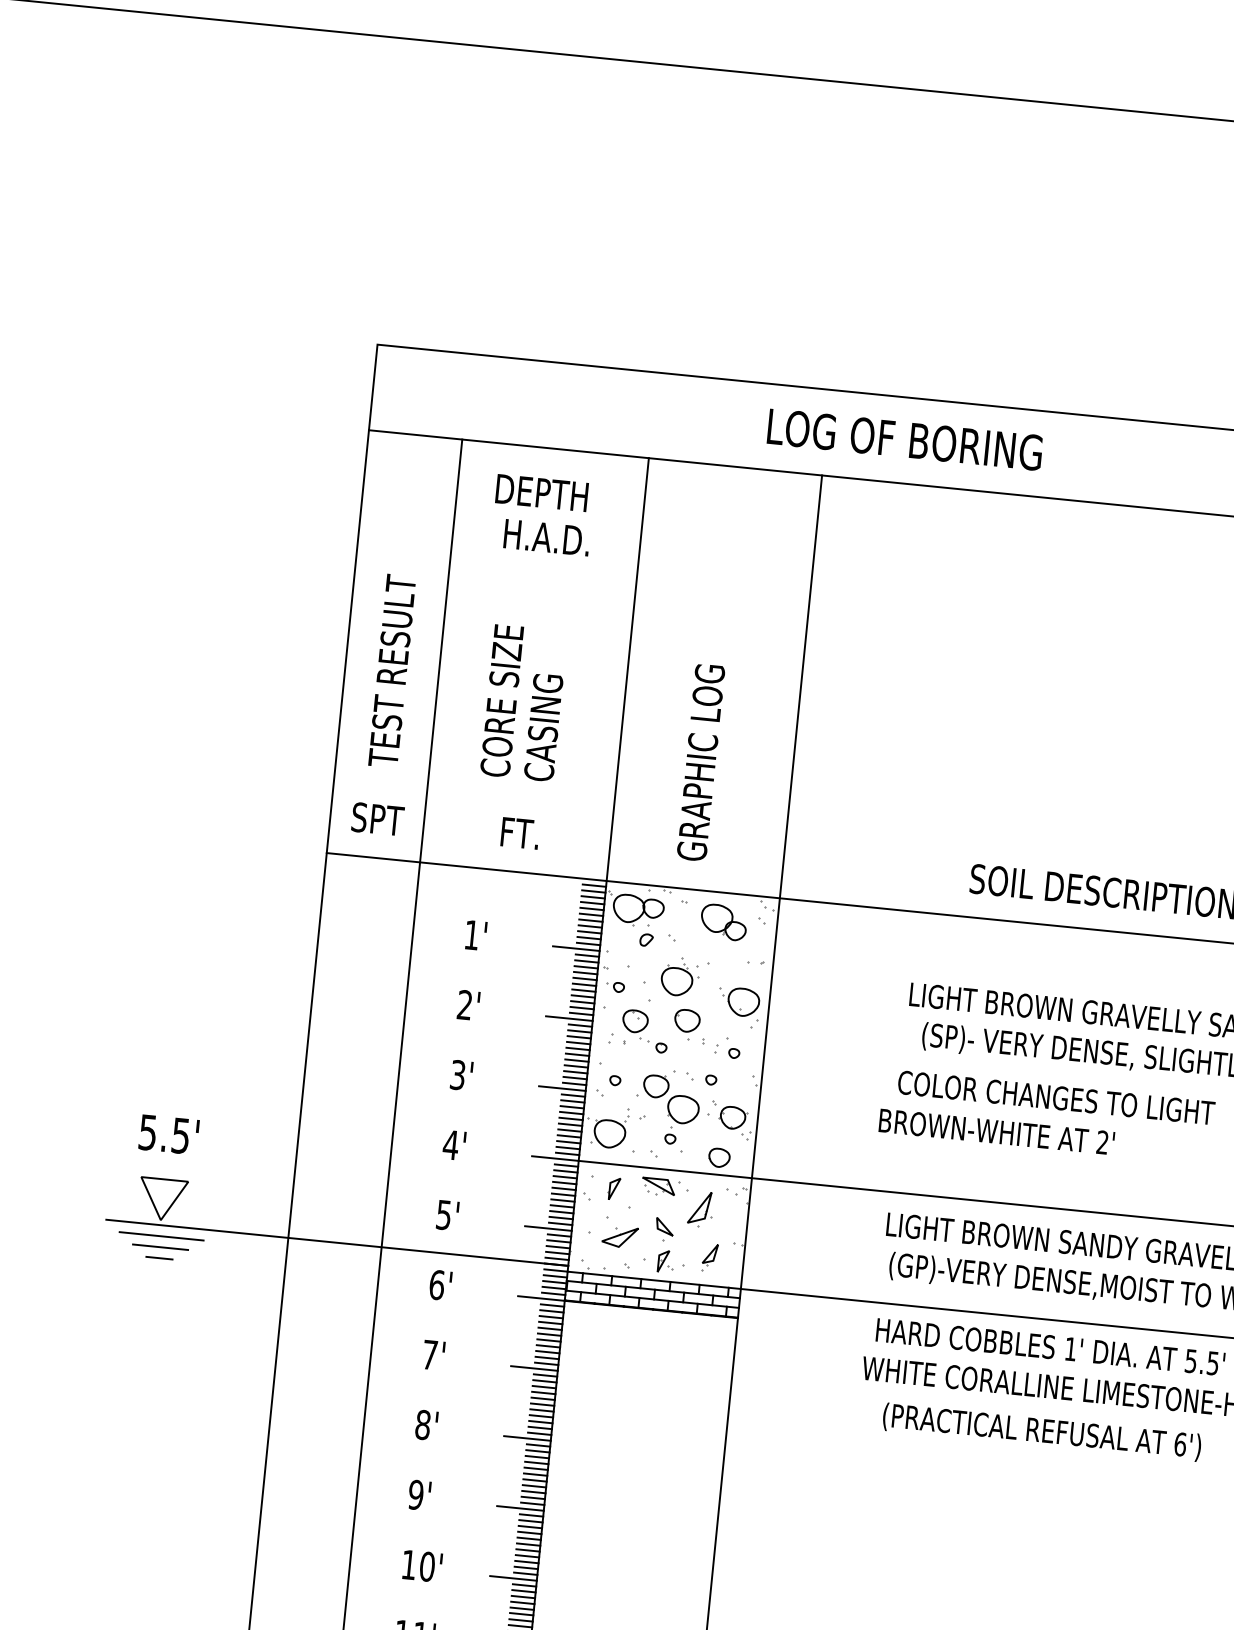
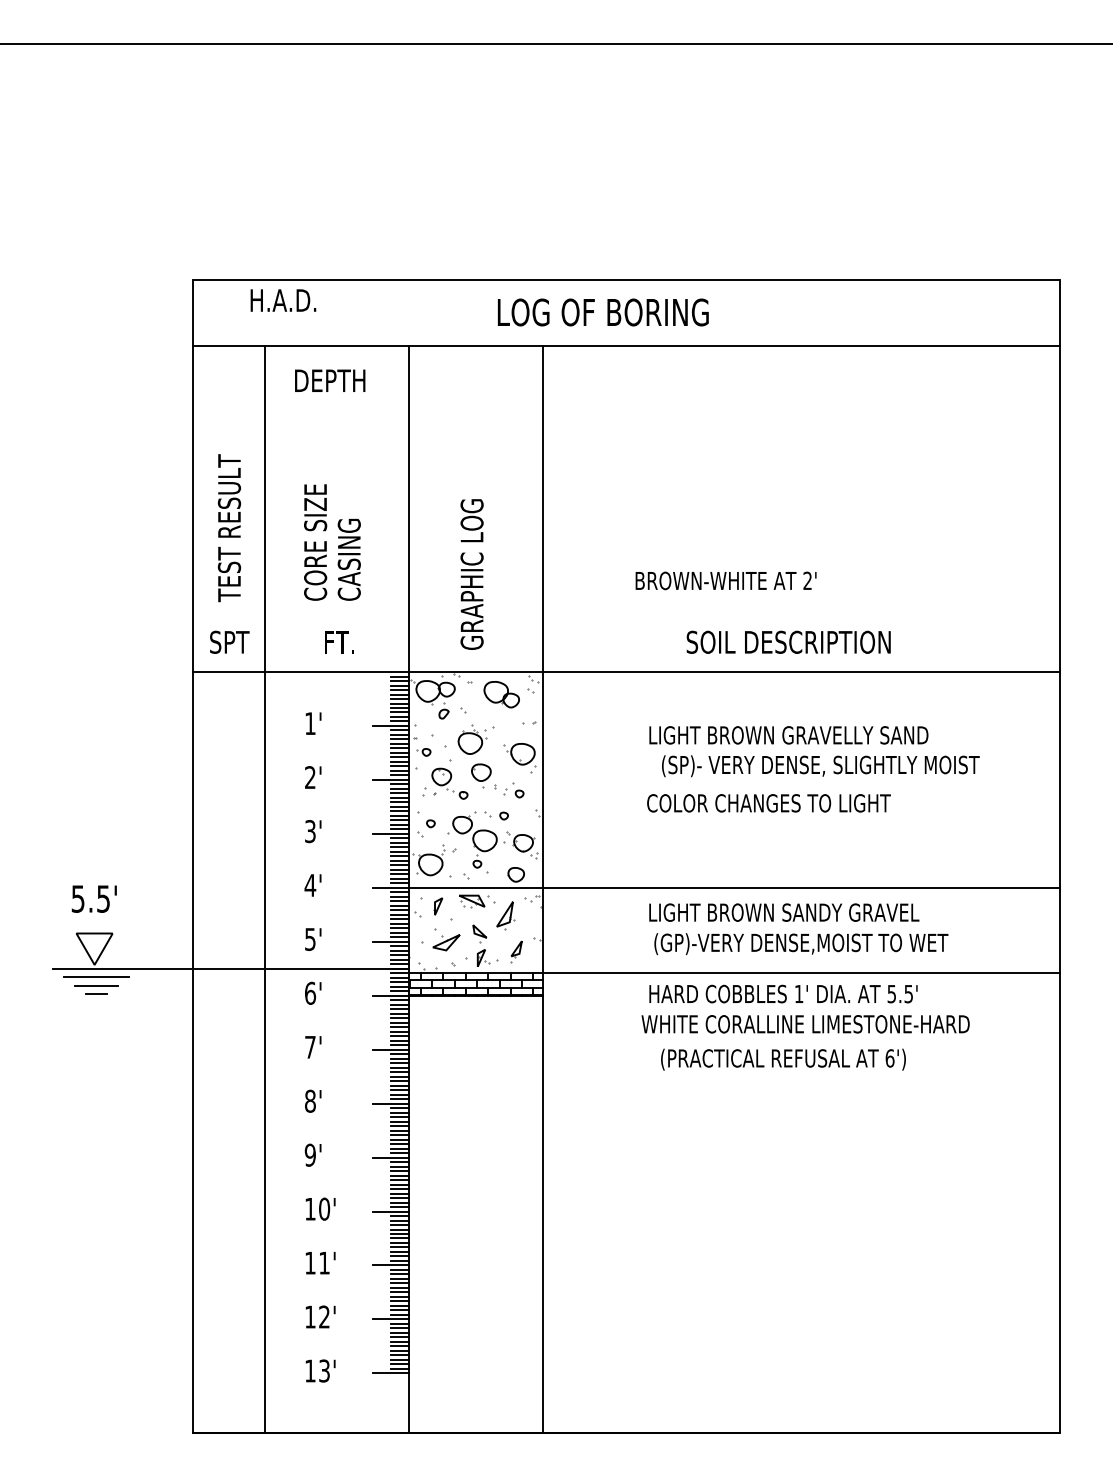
text: (547, 537) -> (283, 300), moved
text: (996, 1131) -> (725, 580), moved

